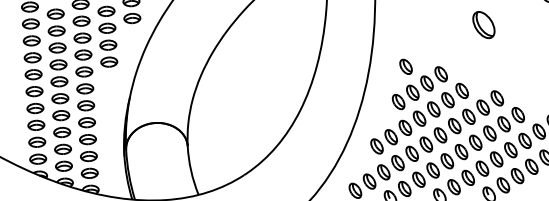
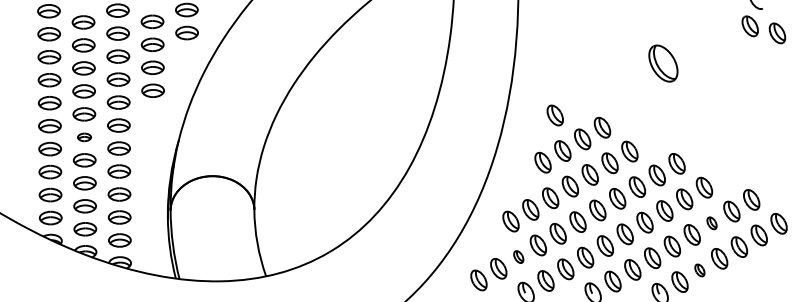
part: (60, 98) -> (84, 137), size x0.6
part: (524, 141) -> (711, 223), size x0.6
part: (383, 171) -> (518, 256), size x0.6
part: (517, 176) -> (699, 270), size x0.6

